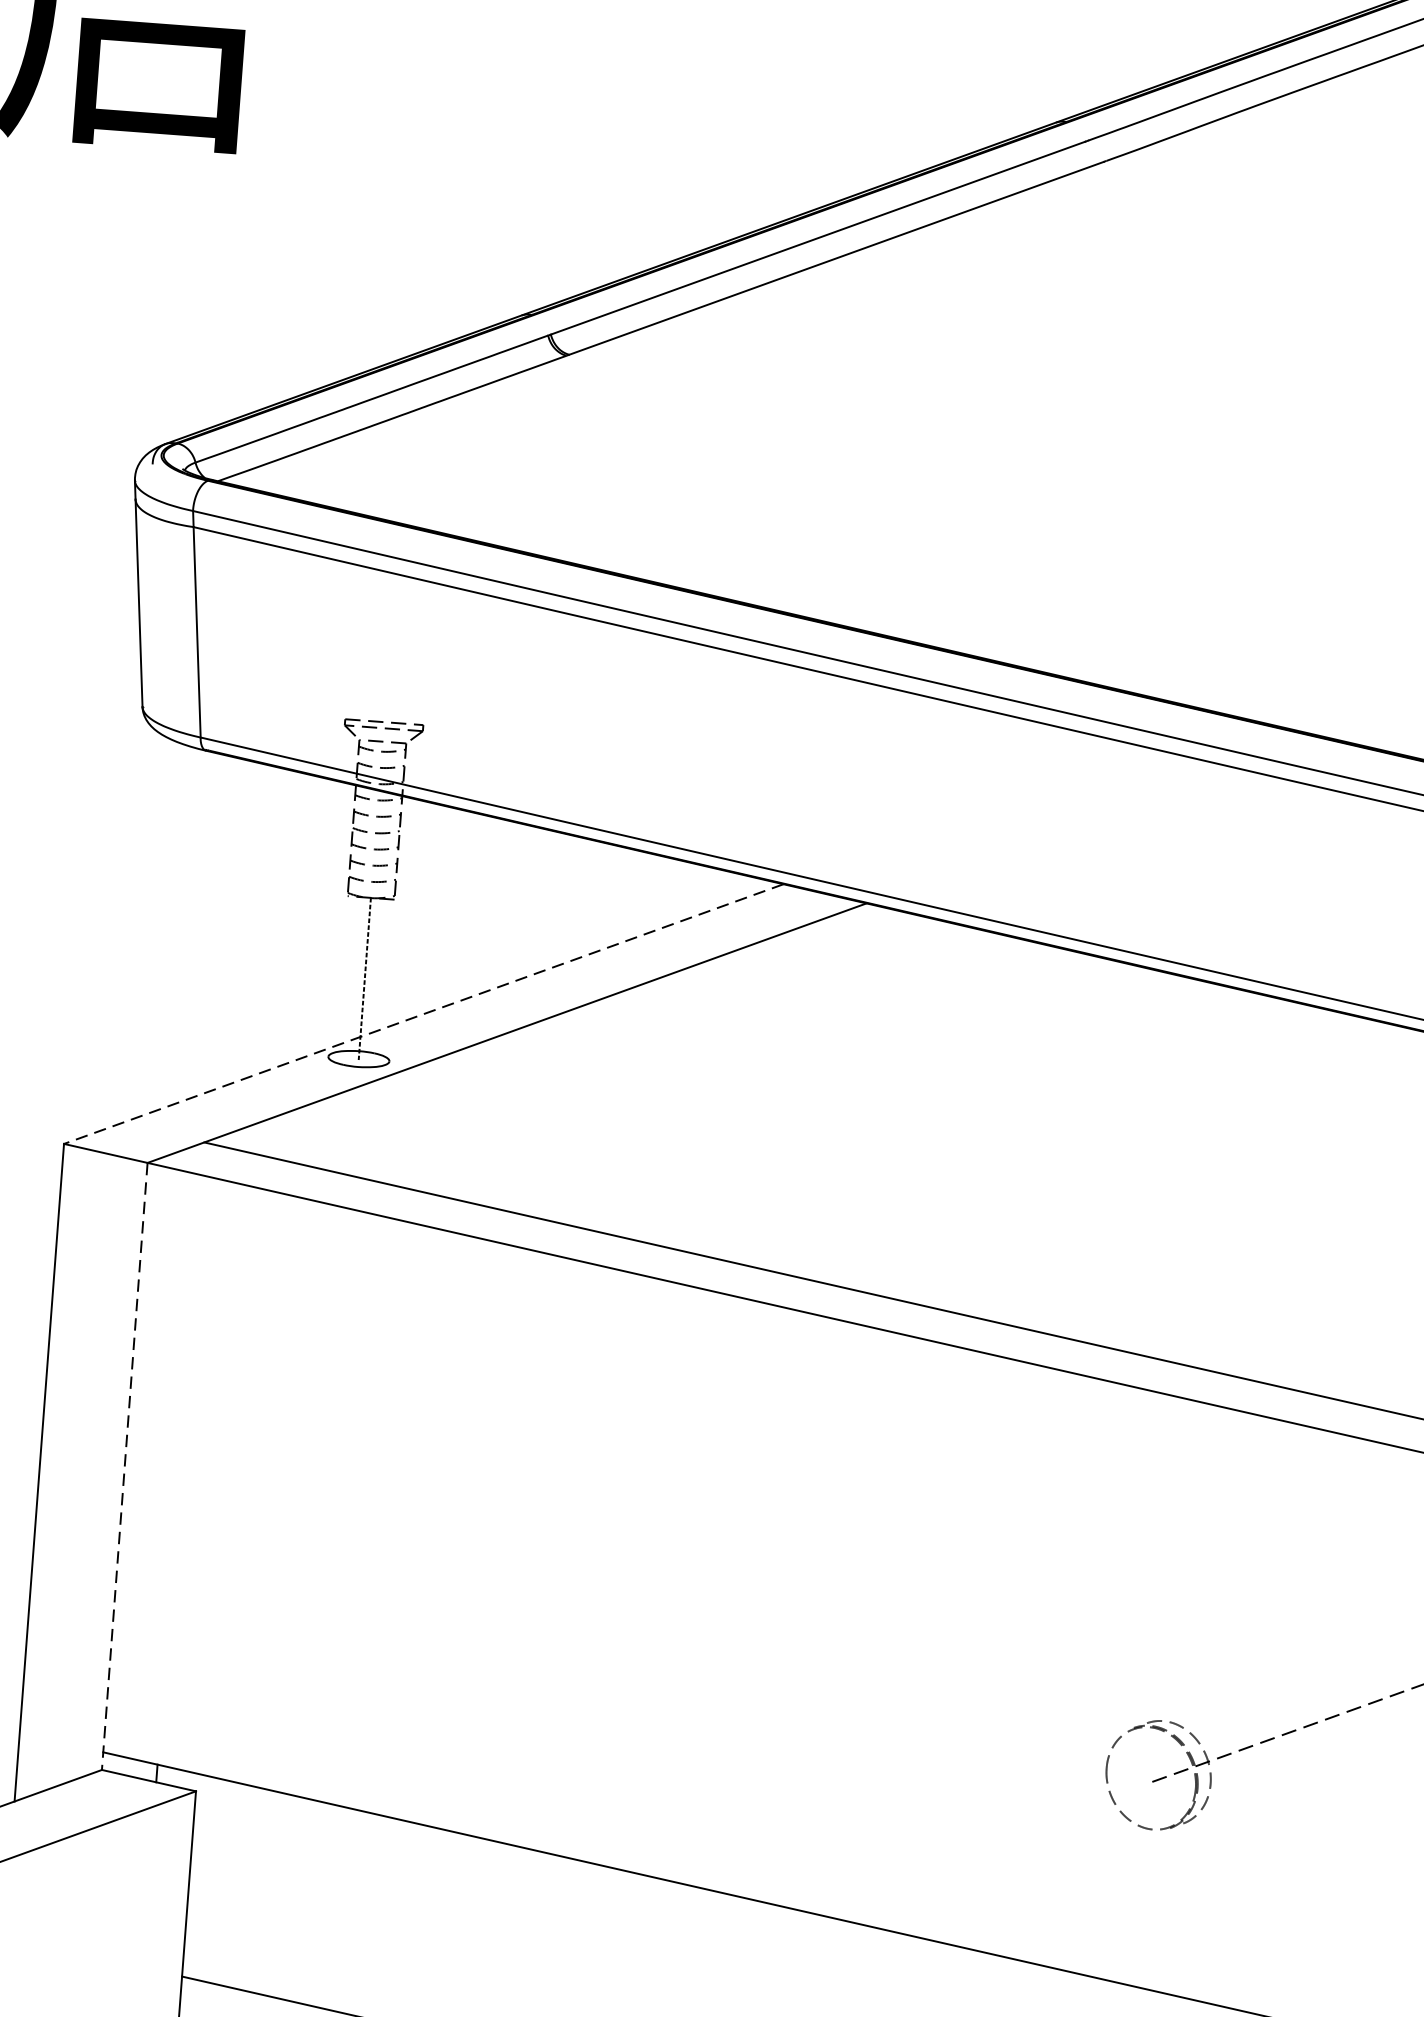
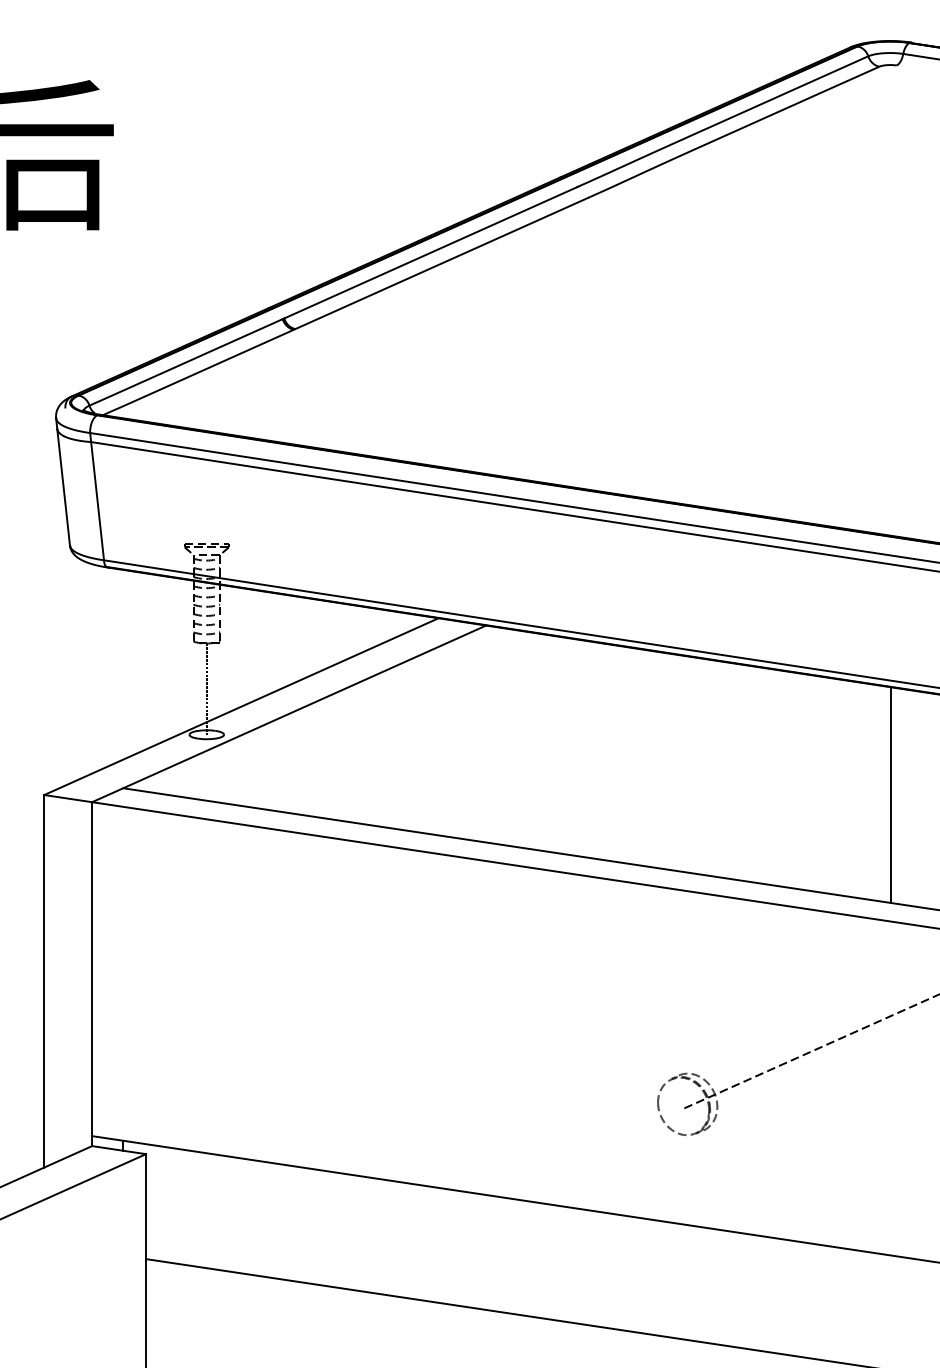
line: (422, 1013) -> (240, 706), dashed -> solid
line: (125, 1467) -> (92, 974), dashed -> solid

